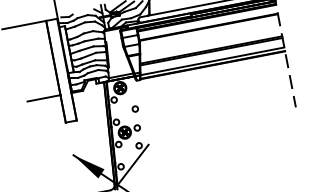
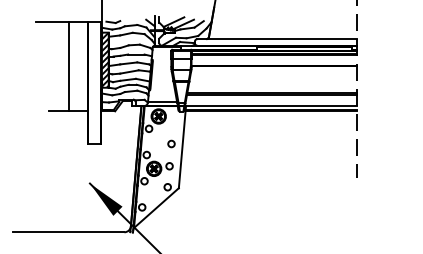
hatch: (65, 49) -> (104, 59), added
line: (36, 60) -> (68, 66), added
line: (145, 110) -> (182, 147), added

